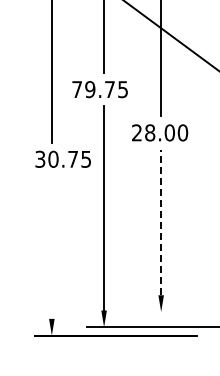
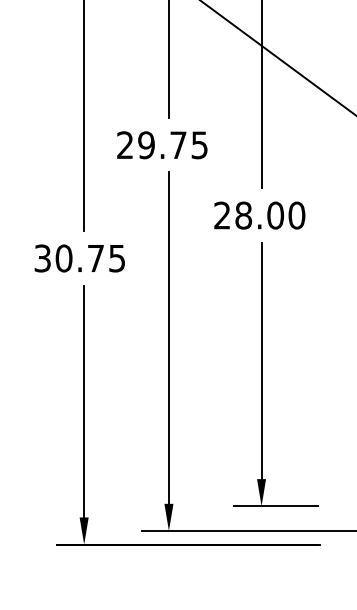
text: (76, 89) -> (124, 145), 79.75 -> 29.75
text: (62, 158) -> (78, 257), moved
line: (161, 222) -> (262, 360), dashed -> solid
line: (51, 247) -> (83, 401), added
line: (169, 311) -> (275, 505), added

